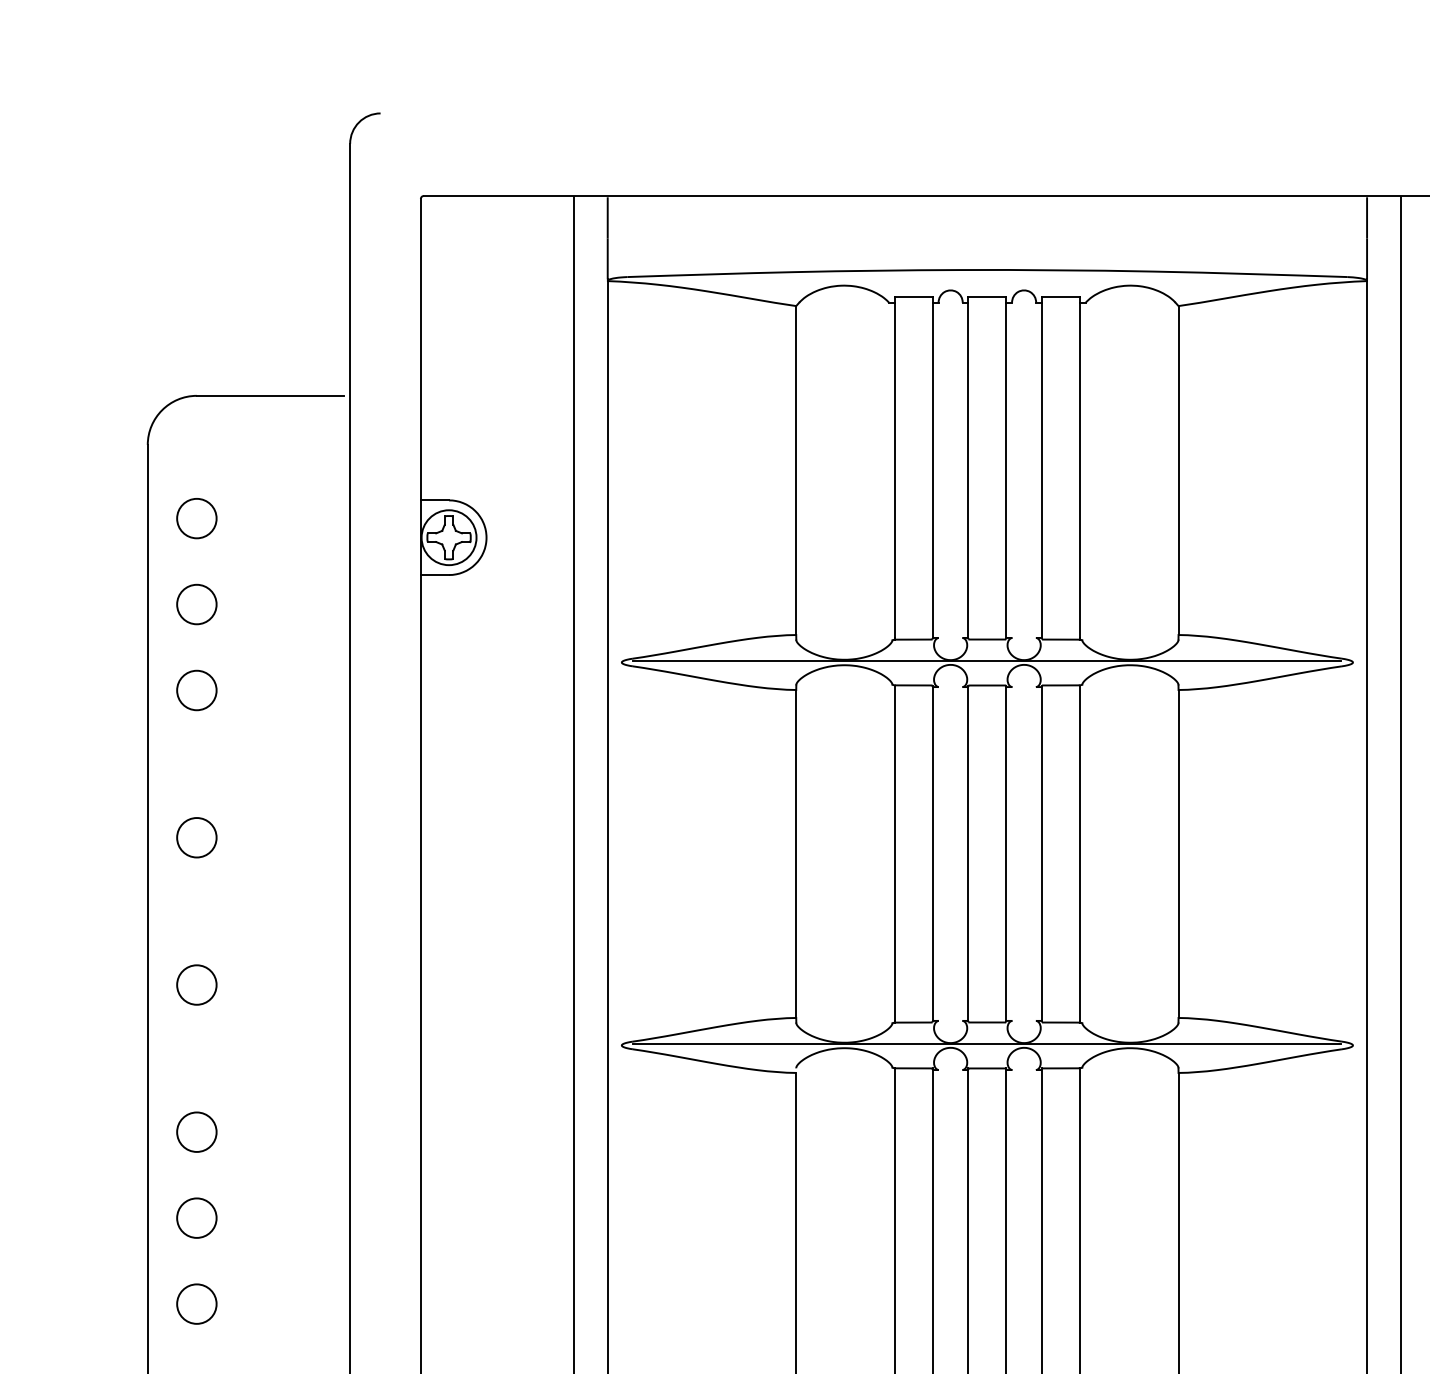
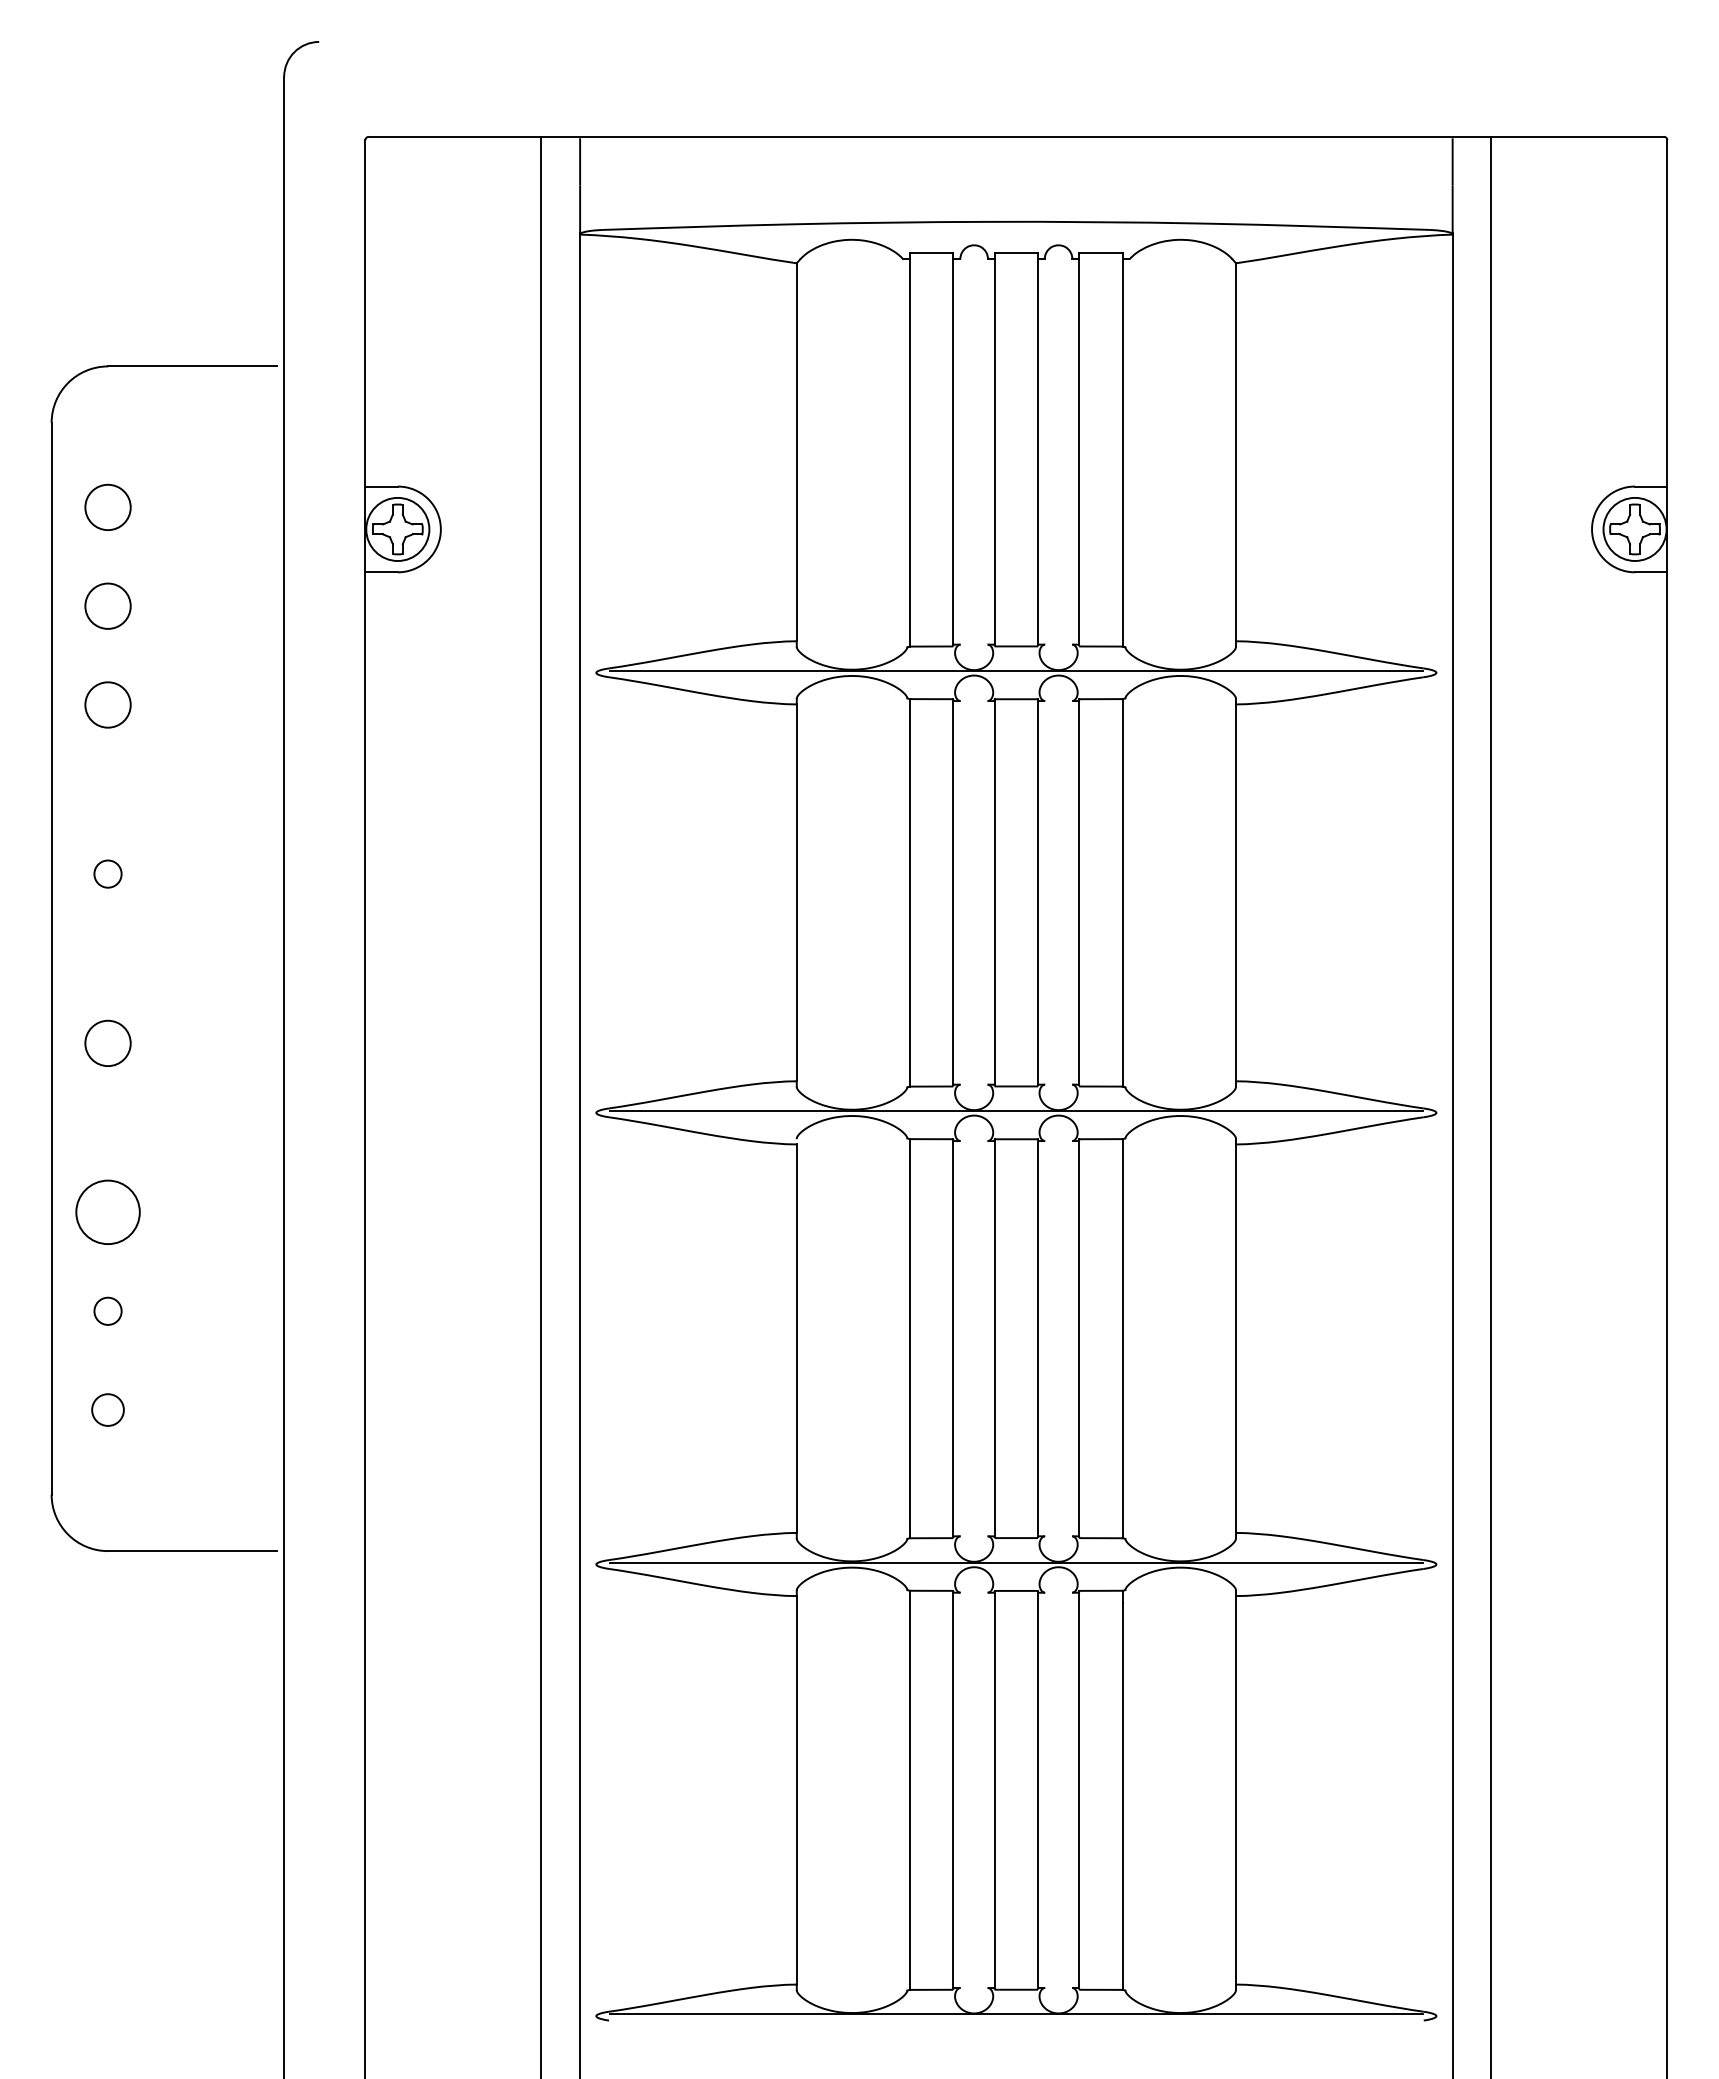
circle: (196, 837) -> (107, 873), size x0.6
circle: (196, 1132) -> (107, 1212), size x1.4
circle: (196, 1217) -> (107, 1310), size x0.6
circle: (196, 1303) -> (107, 1409), size x0.7

